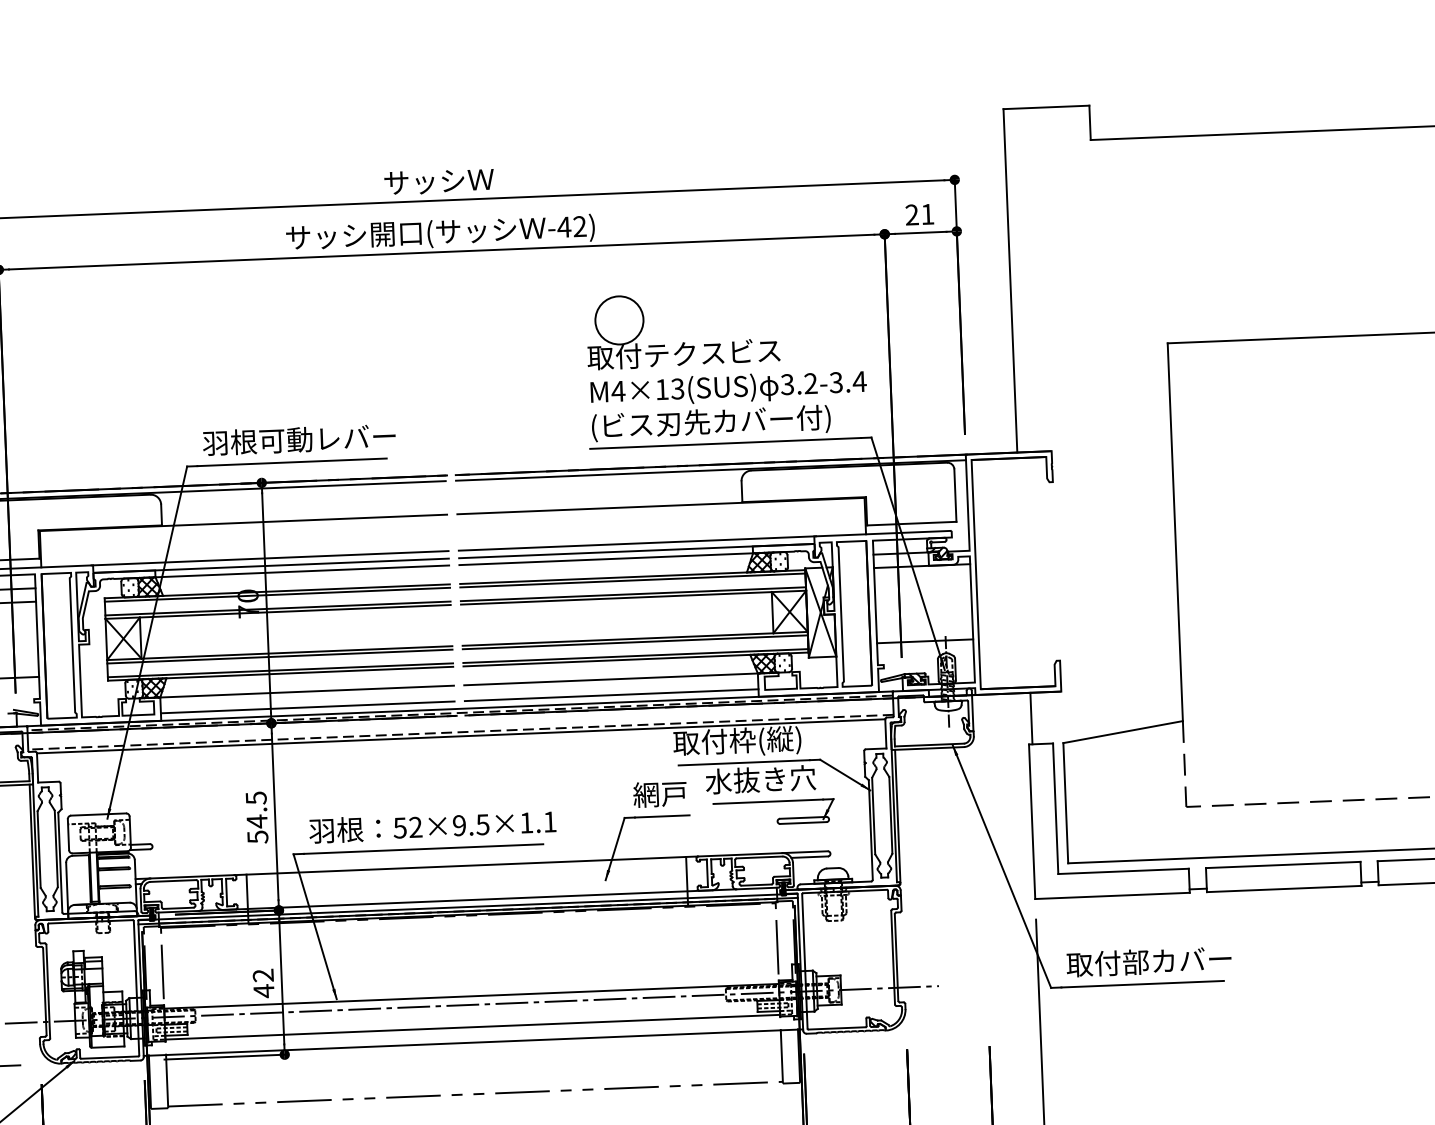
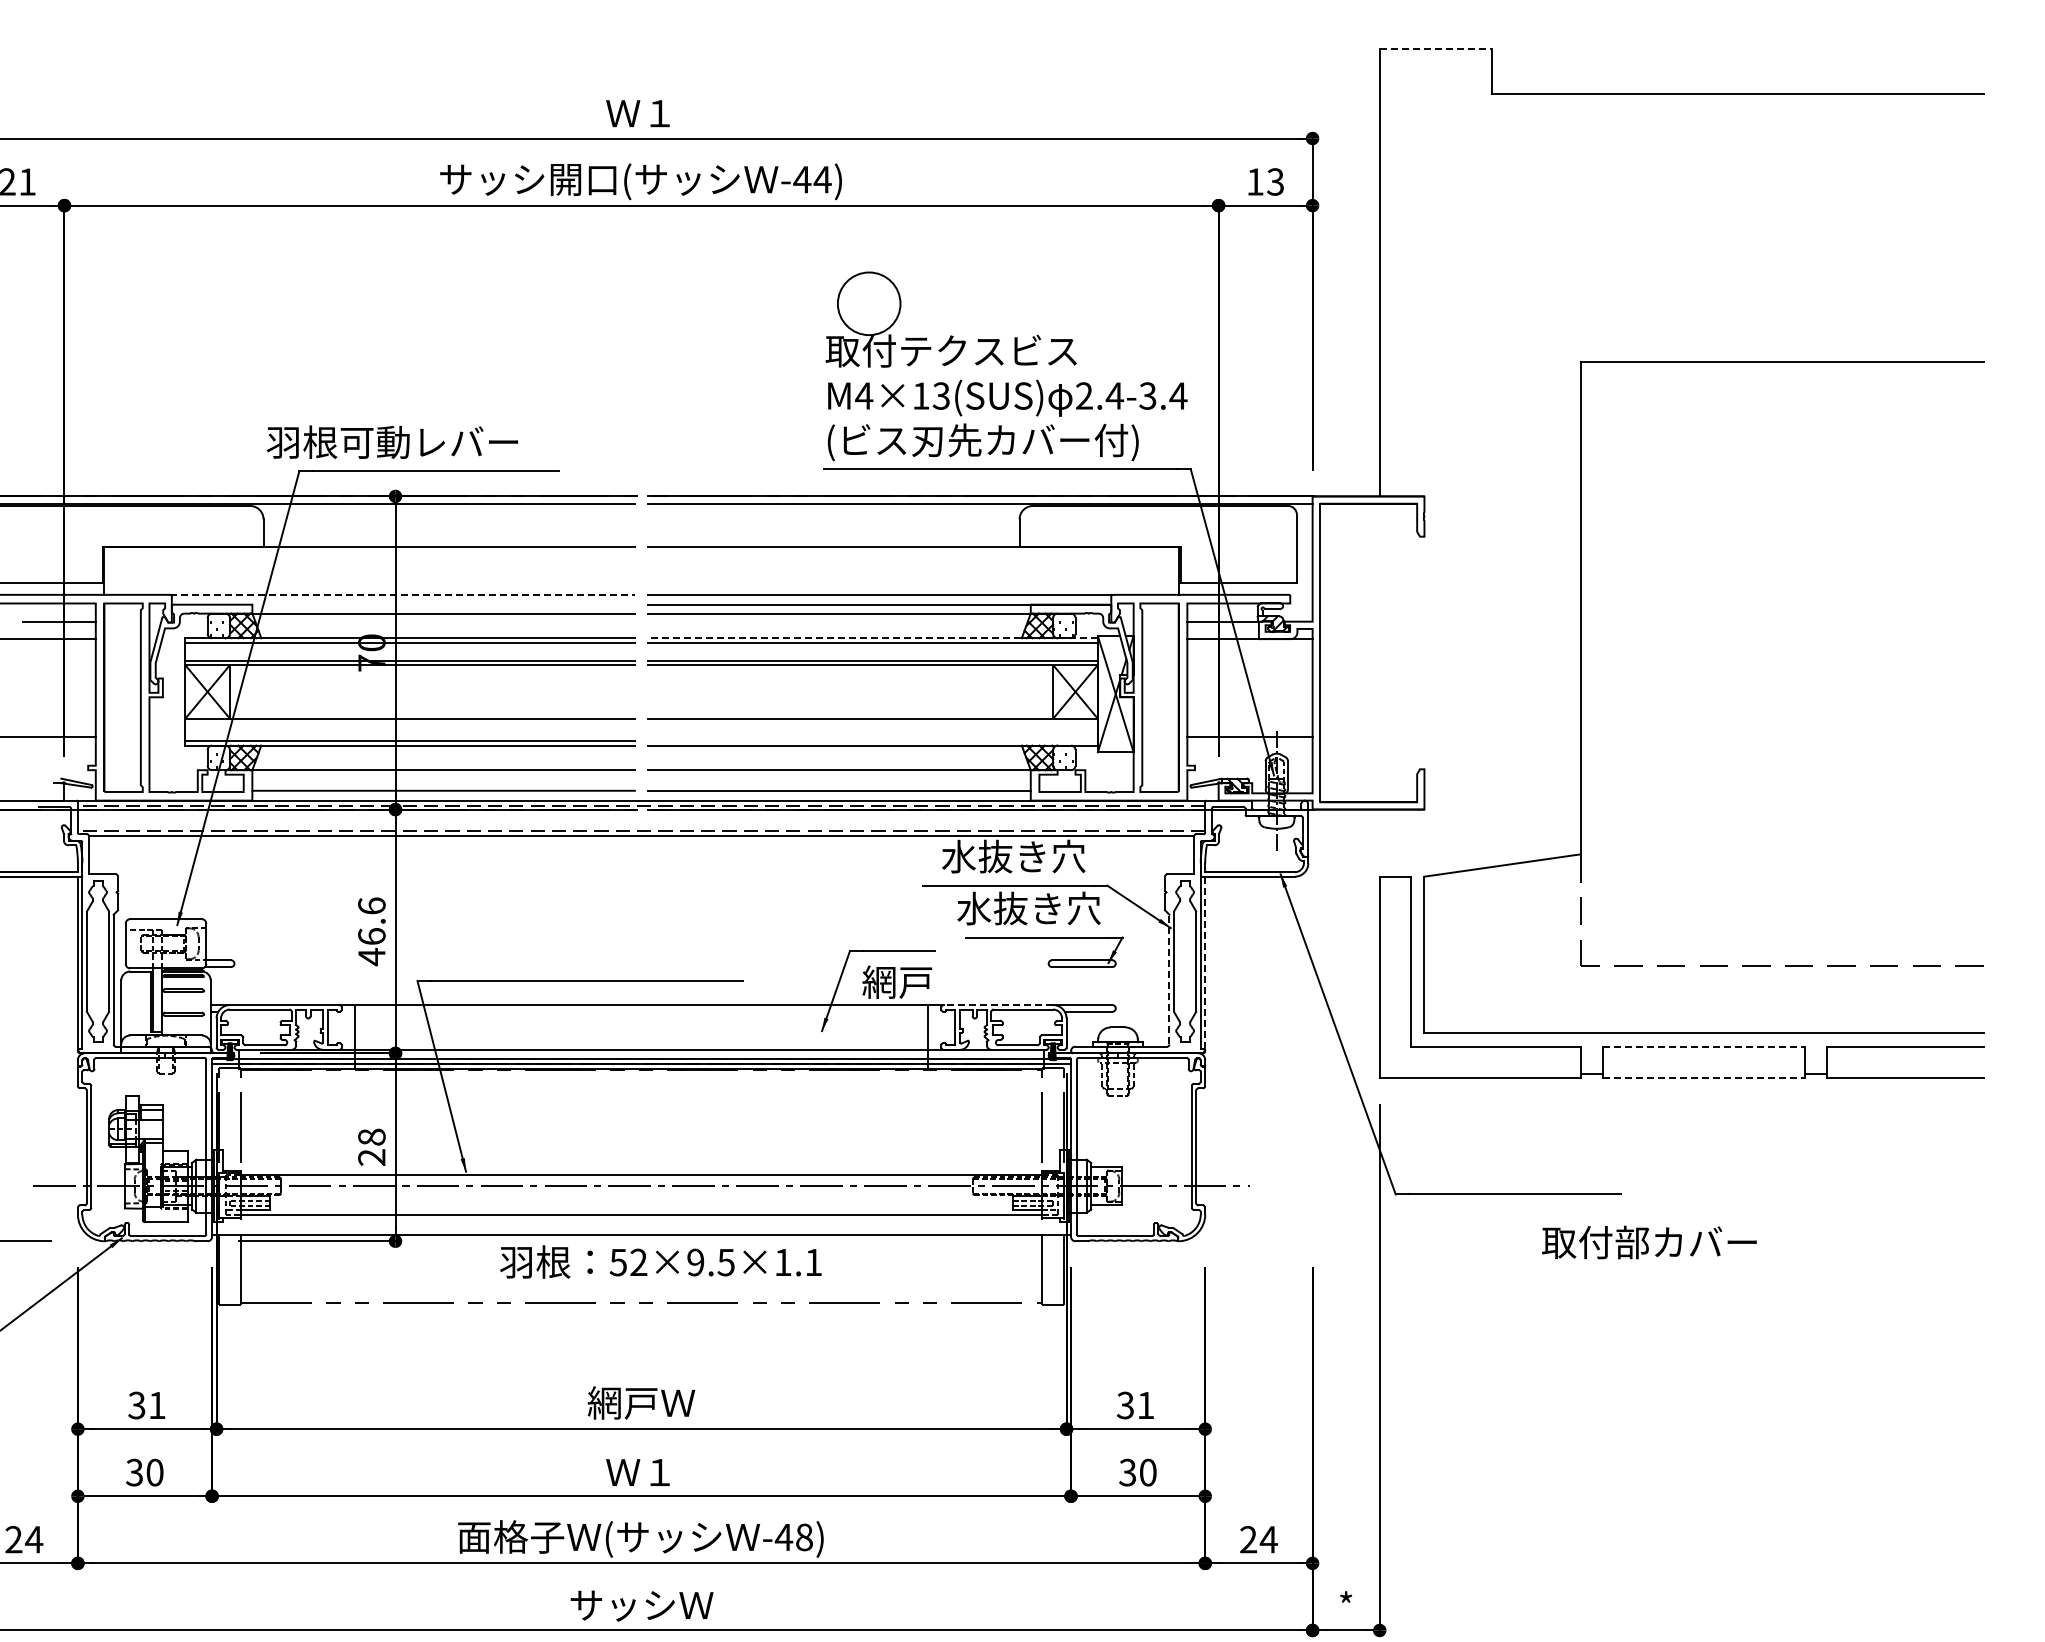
line: (1046, 107) -> (1435, 49), solid -> dashed
text: (438, 181) -> (641, 113), サッシＷ -> Ｗ１
text: (919, 214) -> (1265, 181), 21 -> 13
text: (579, 226) -> (822, 179), -42) -> -44)
text: (799, 383) -> (1099, 395), 3.2-3.4 -> 2.4-3.4
text: (299, 439) -> (392, 441), moved
line: (270, 557) -> (402, 594), solid -> dashed
line: (271, 565) -> (403, 604), removed
line: (633, 577) -> (873, 638), solid -> dashed
line: (634, 642) -> (872, 723), removed
line: (279, 656) -> (409, 723), removed
line: (635, 656) -> (872, 741), removed
line: (1031, 718) -> (1384, 842), removed
text: (738, 742) -> (1001, 858), 取付枠(縦) -> 水抜き穴
text: (660, 793) -> (897, 981), moved
line: (897, 815) -> (1205, 962), solid -> dashed
text: (256, 817) -> (371, 931), 54.5 -> 46.6
text: (432, 825) -> (660, 1261), moved
line: (870, 829) -> (1169, 979), solid -> dashed
line: (740, 855) -> (998, 1005), solid -> dashed
line: (1283, 864) -> (1704, 1046), solid -> dashed
line: (1284, 888) -> (1704, 1077), solid -> dashed
text: (1149, 961) -> (1649, 1242), moved
text: (263, 983) -> (371, 1147), 42 -> 28

